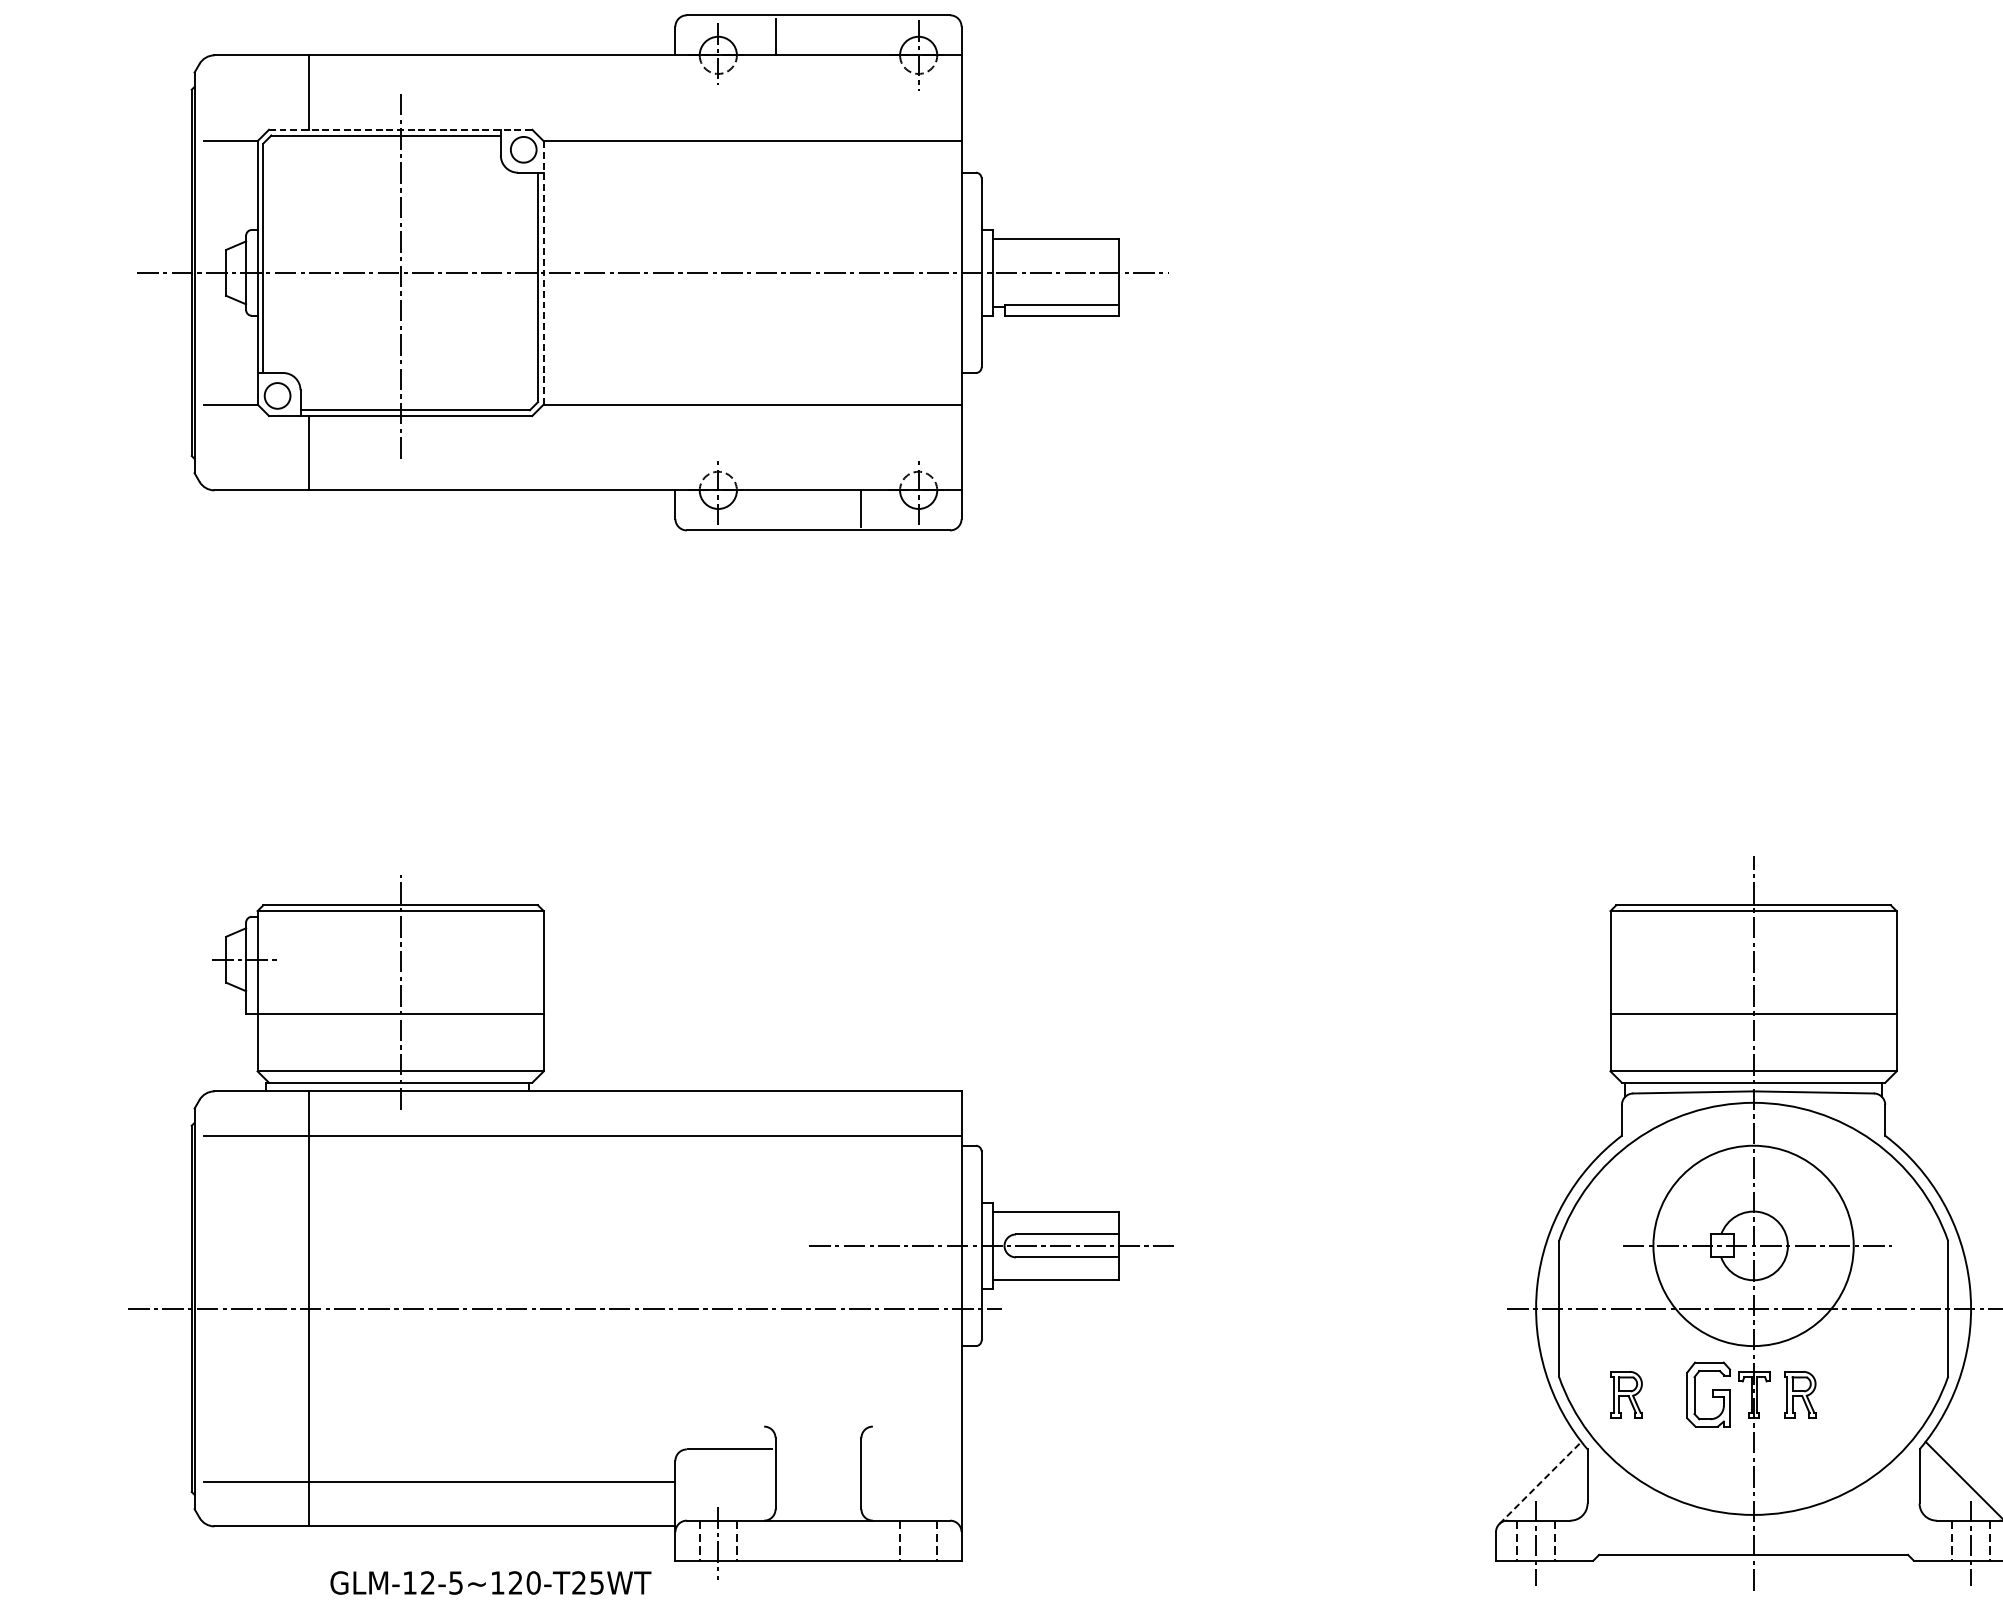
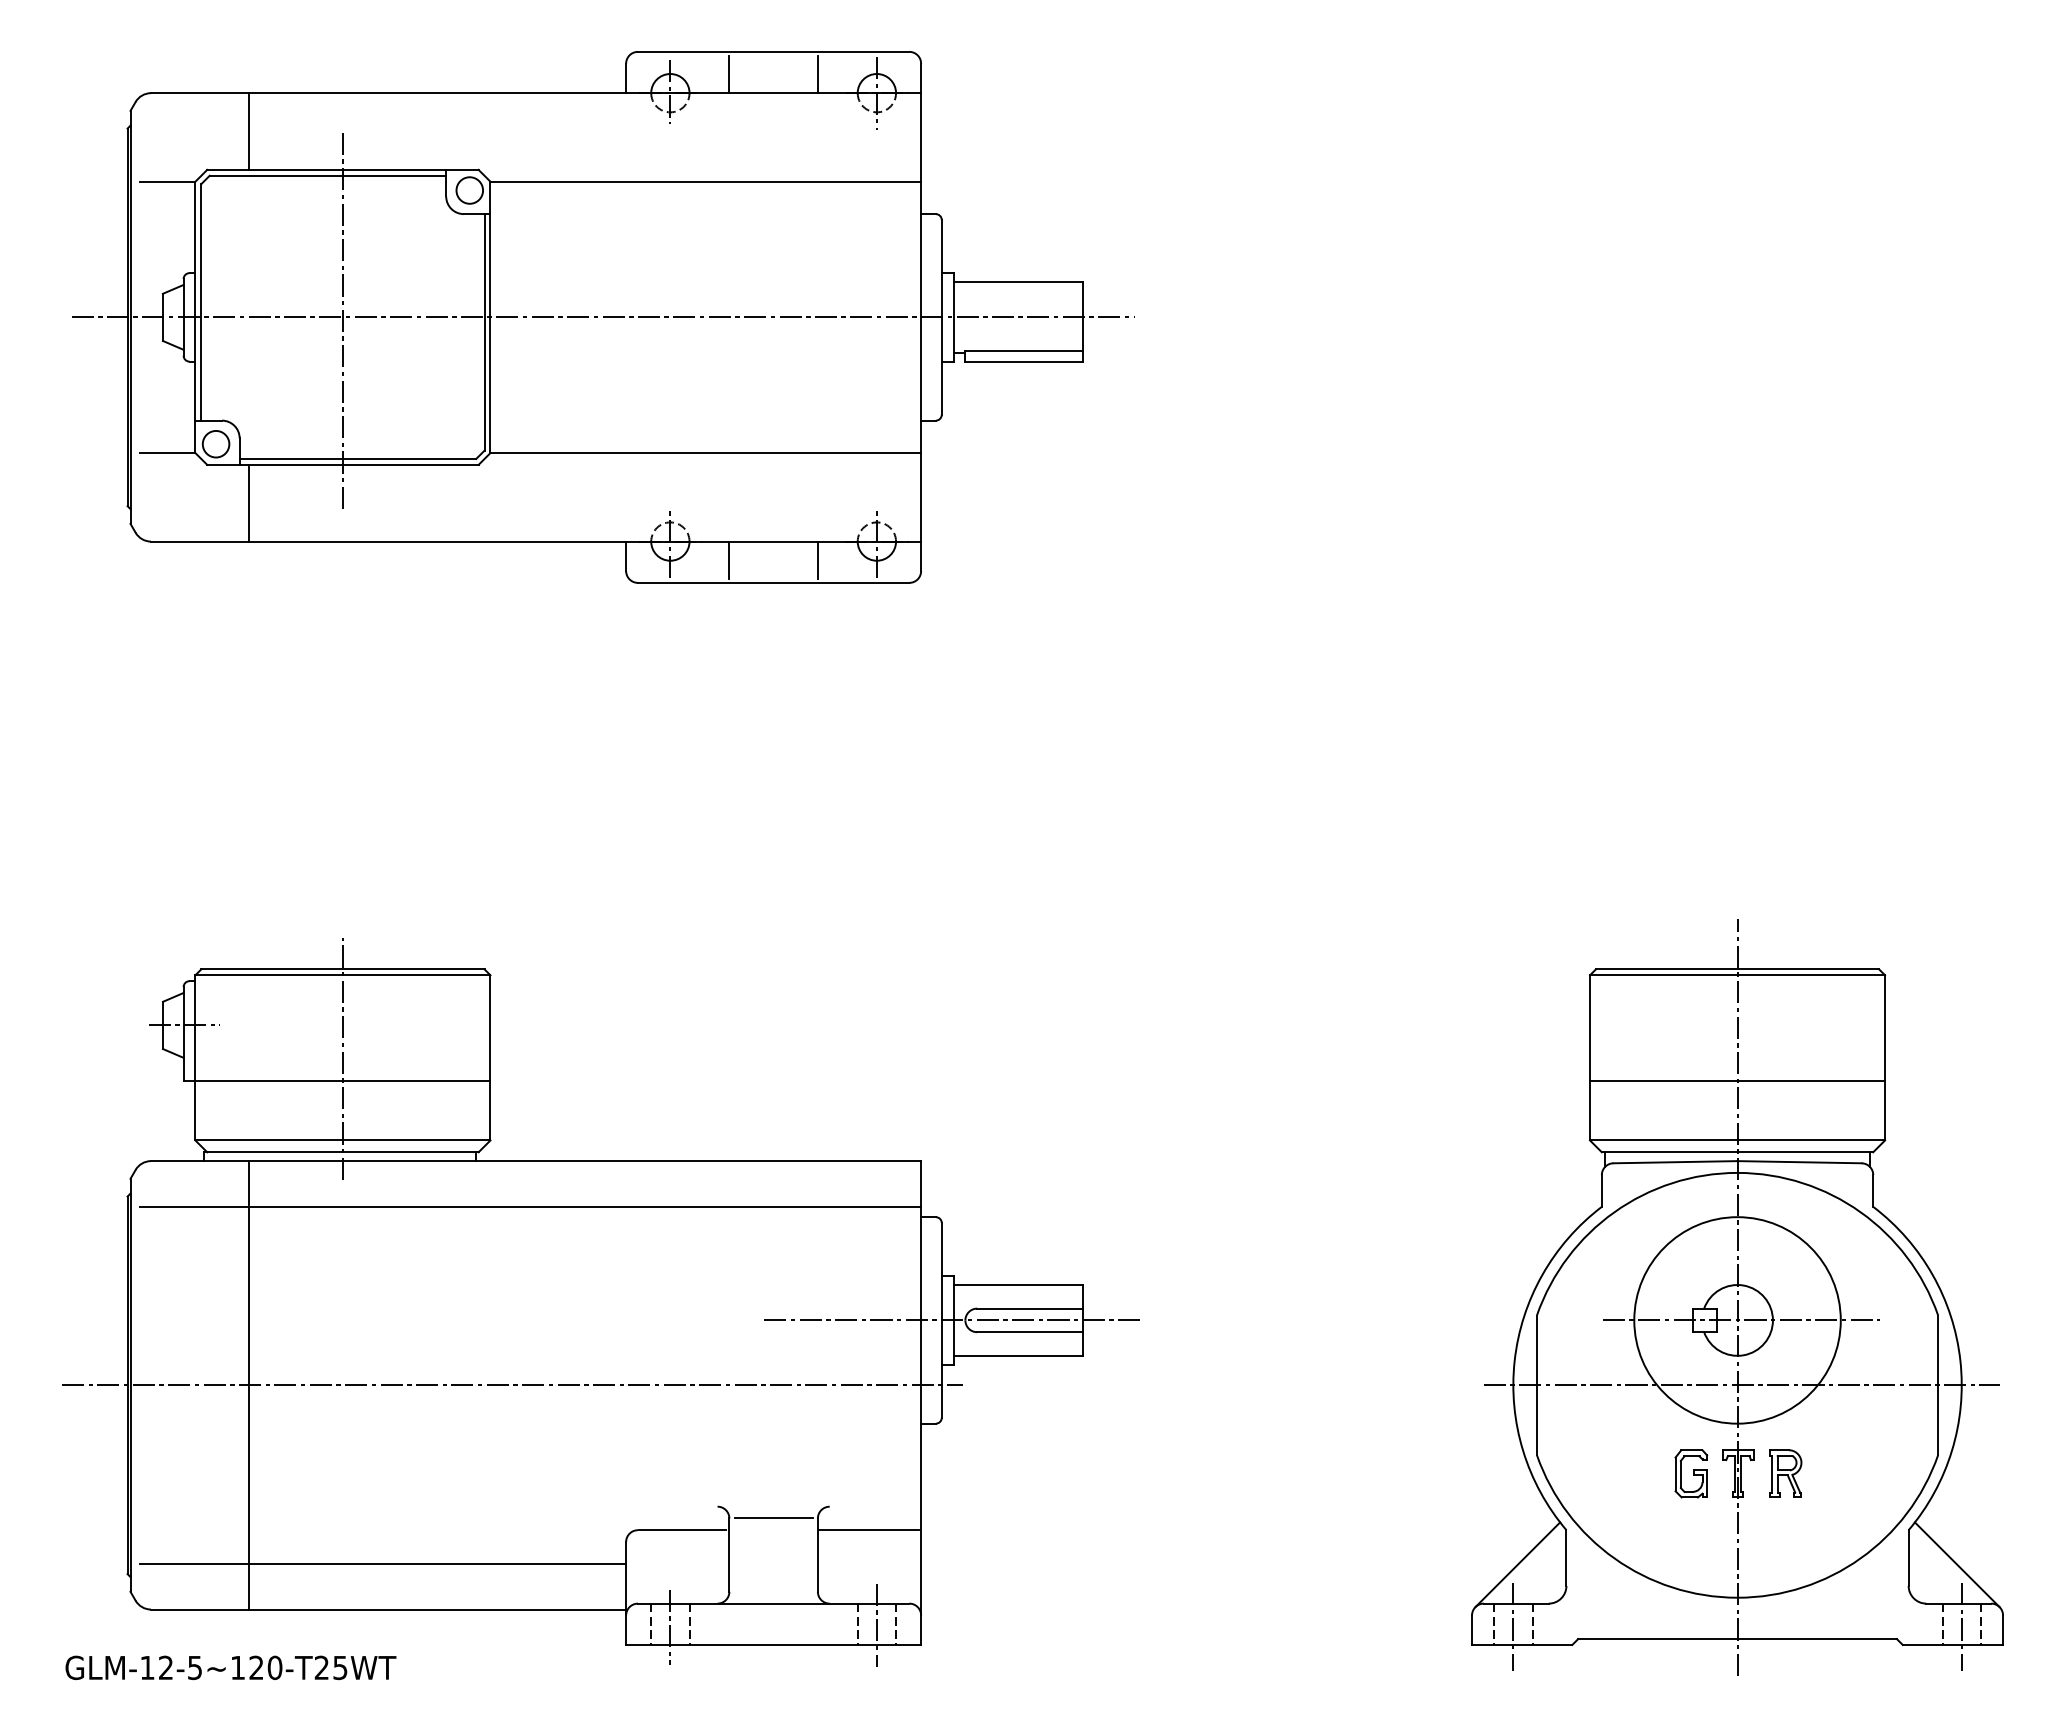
line: (861, 37) -> (817, 74), added
line: (400, 129) -> (342, 169), dashed -> solid
line: (543, 272) -> (490, 317), dashed -> solid
line: (775, 508) -> (729, 560), added
part: (1626, 1394) -> (1606, 1473), removed
part: (1708, 1394) -> (1691, 1473), size x0.71
line: (818, 1438) -> (773, 1518), added
line: (910, 1449) -> (868, 1530), added
line: (1540, 1482) -> (1517, 1564), dashed -> solid
line: (918, 1541) -> (876, 1625), added
text: (490, 1582) -> (230, 1667), moved

